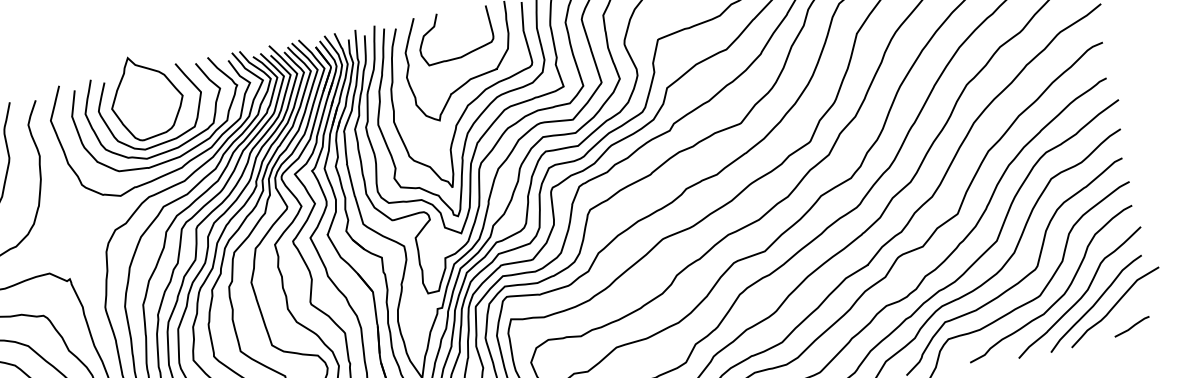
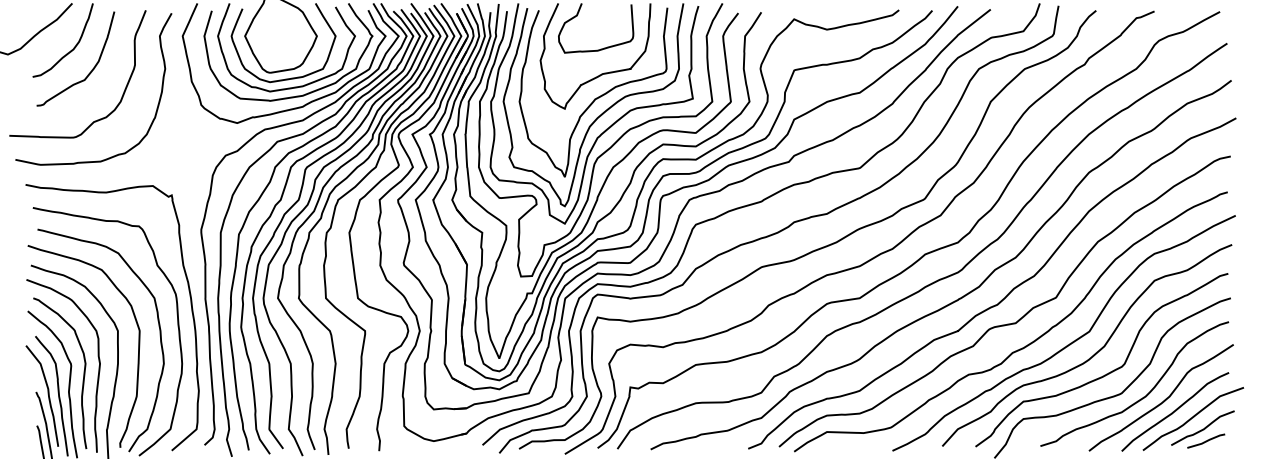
curve: (1127, 314) -> (1203, 428), added

